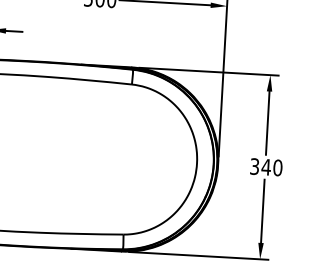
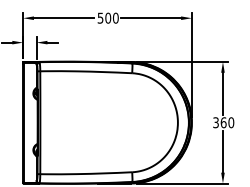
text: (266, 166) -> (223, 122), 340 -> 360

